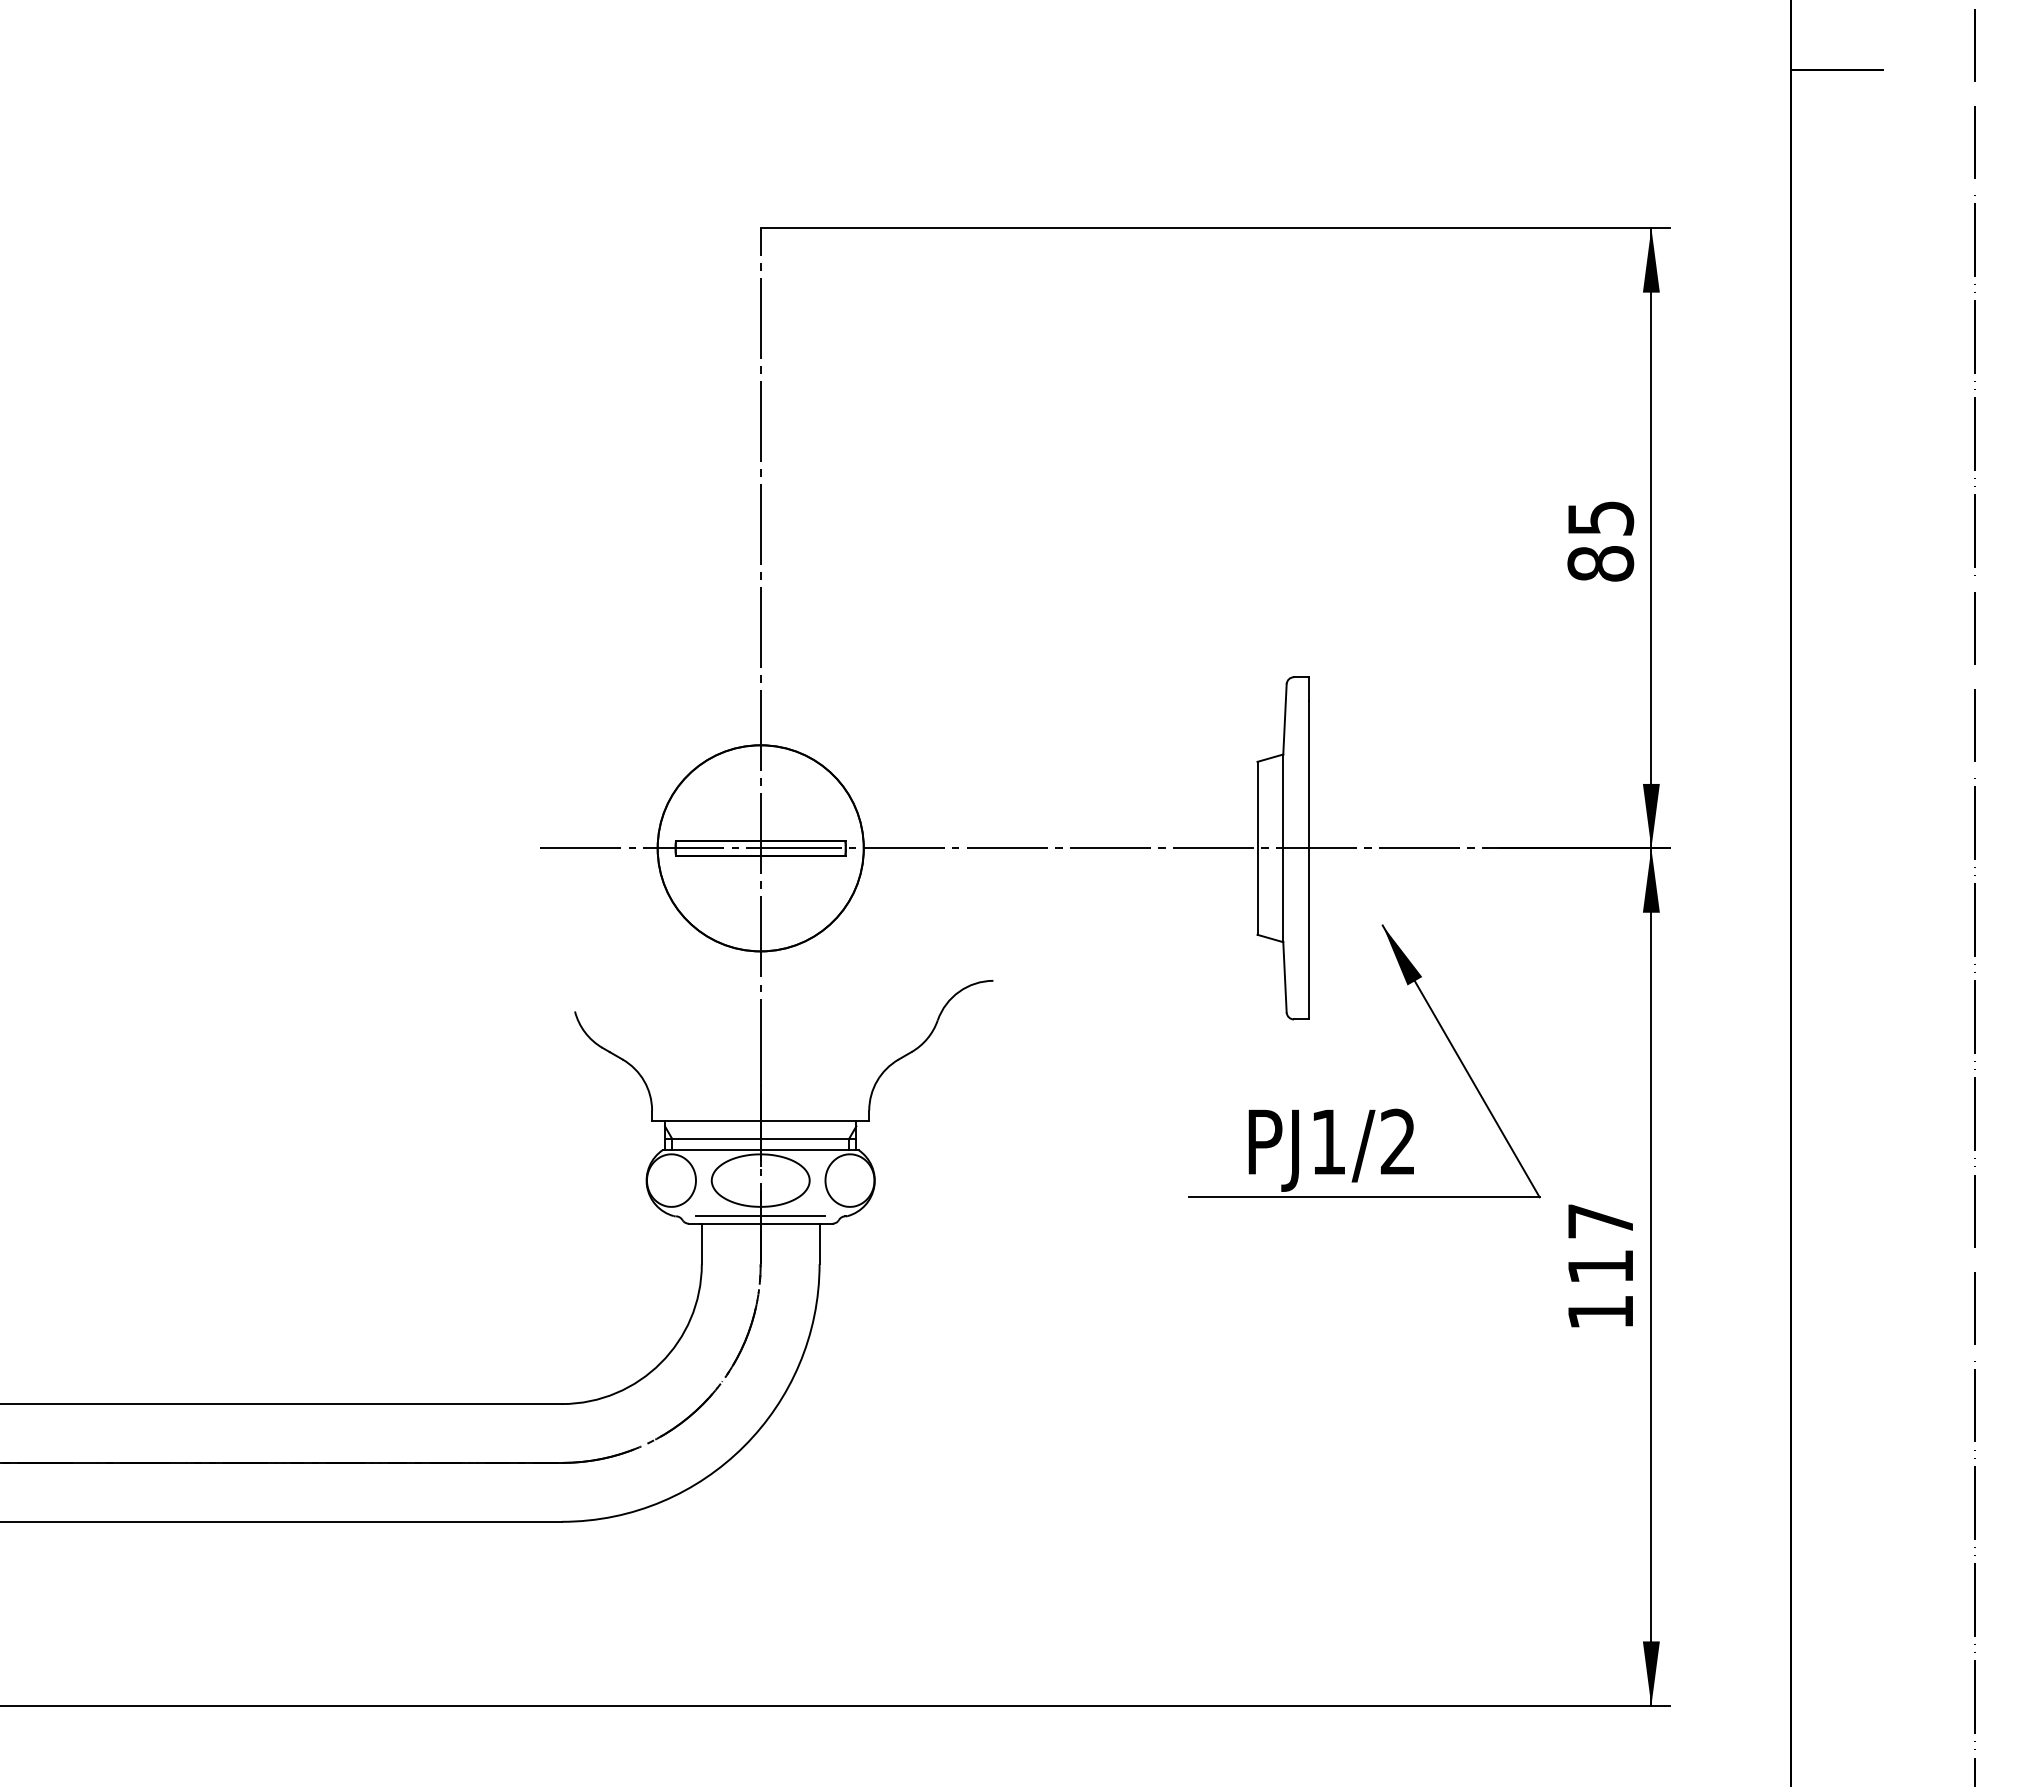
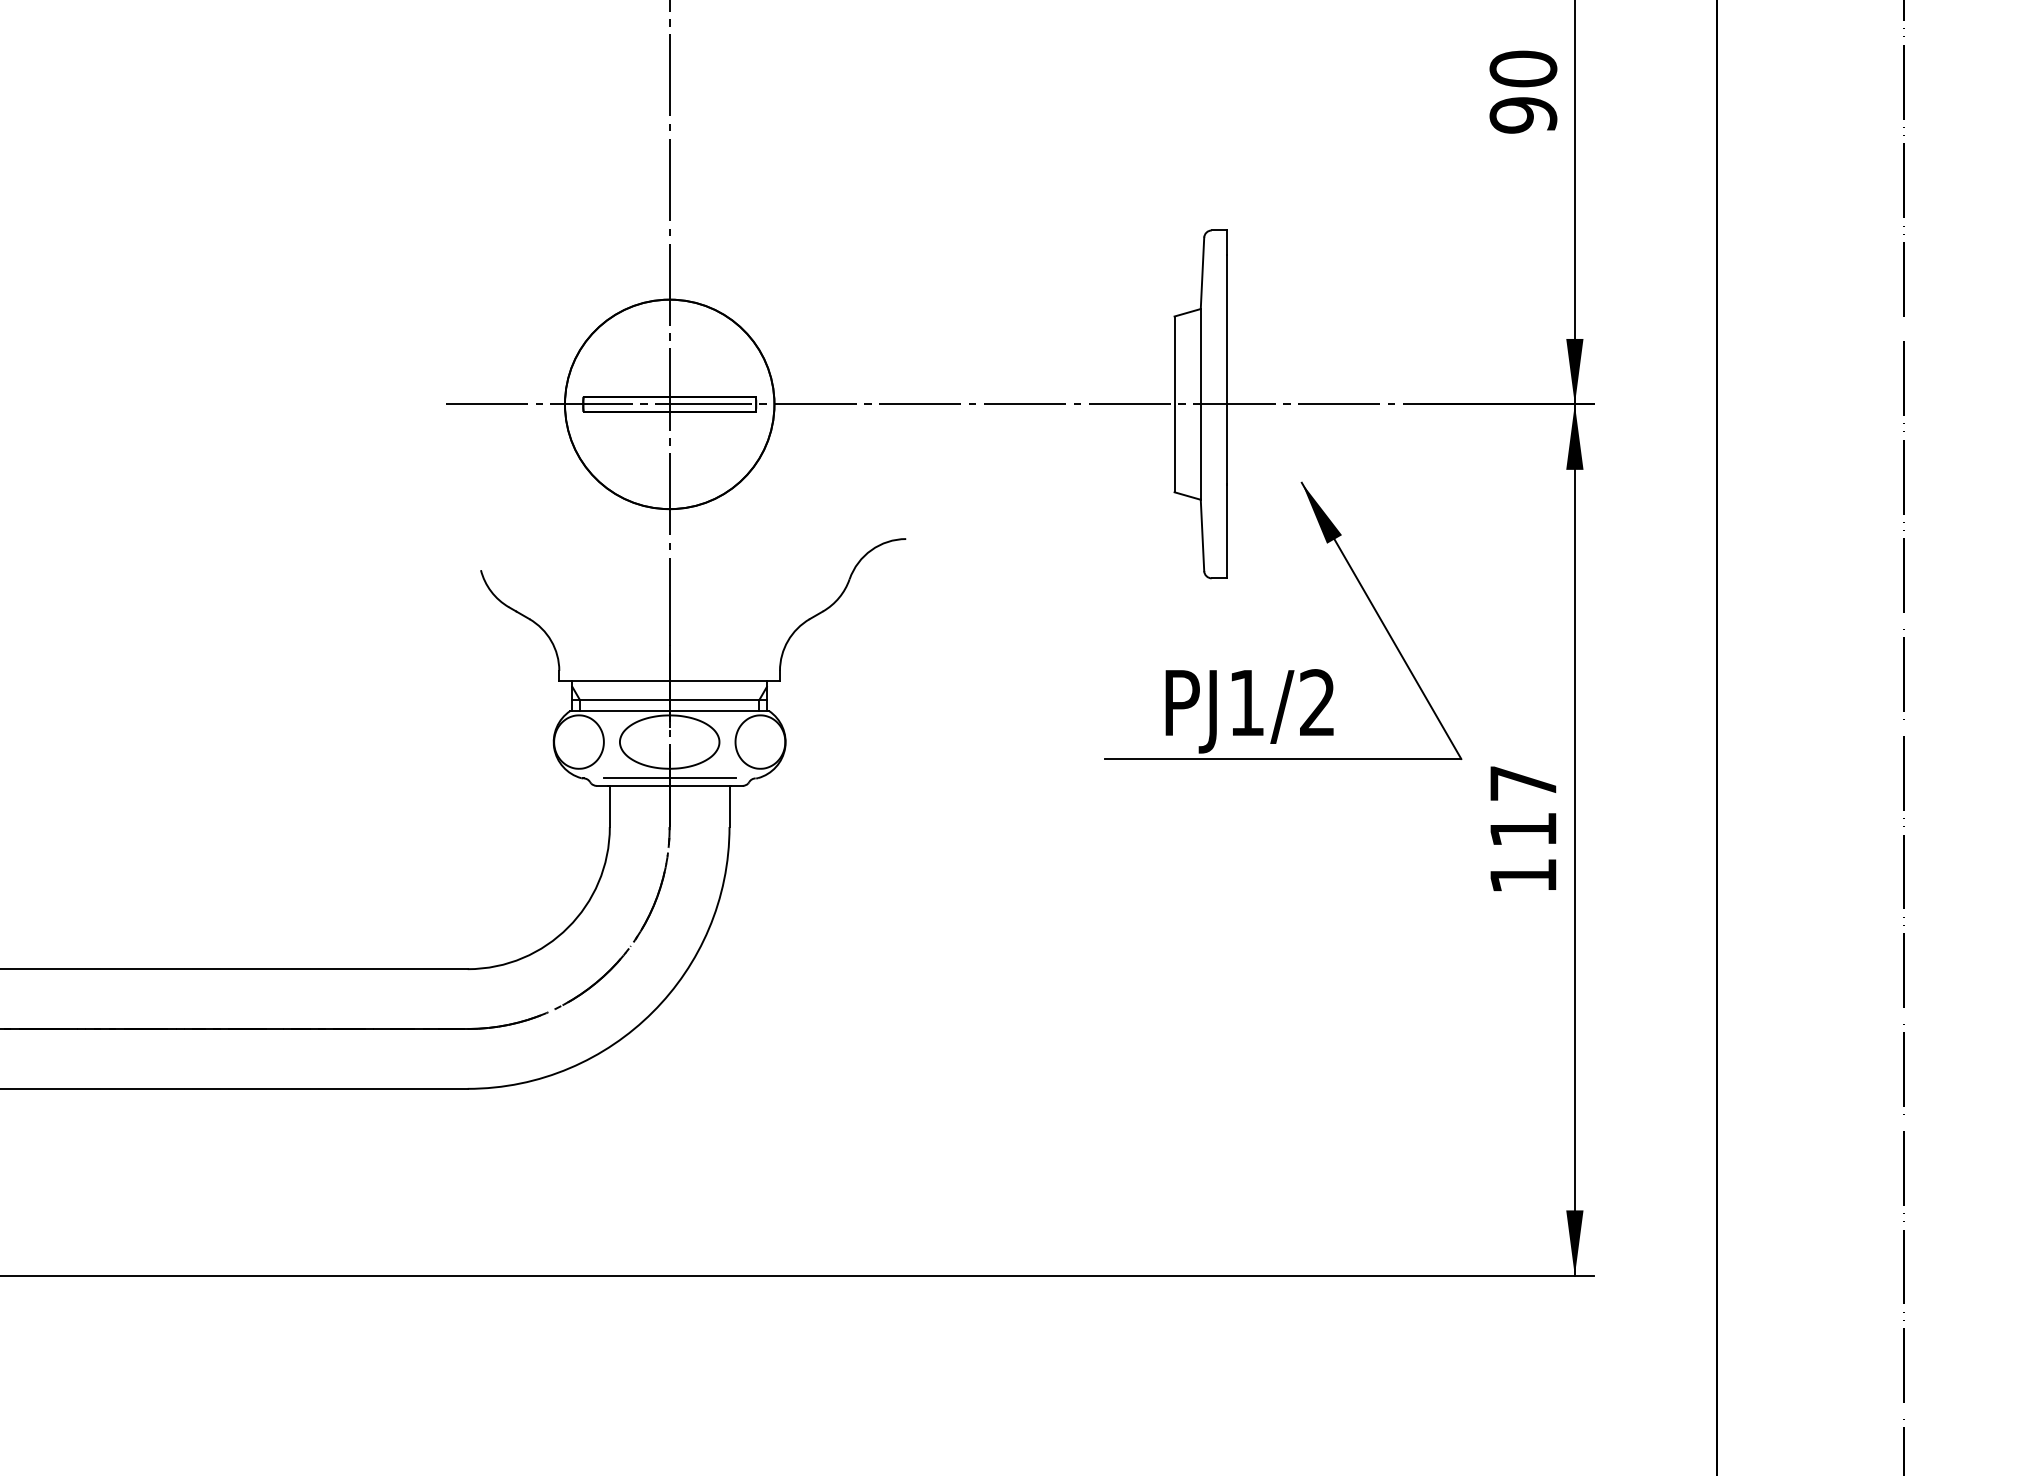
text: (1600, 540) -> (1523, 91), 85 -> 90

